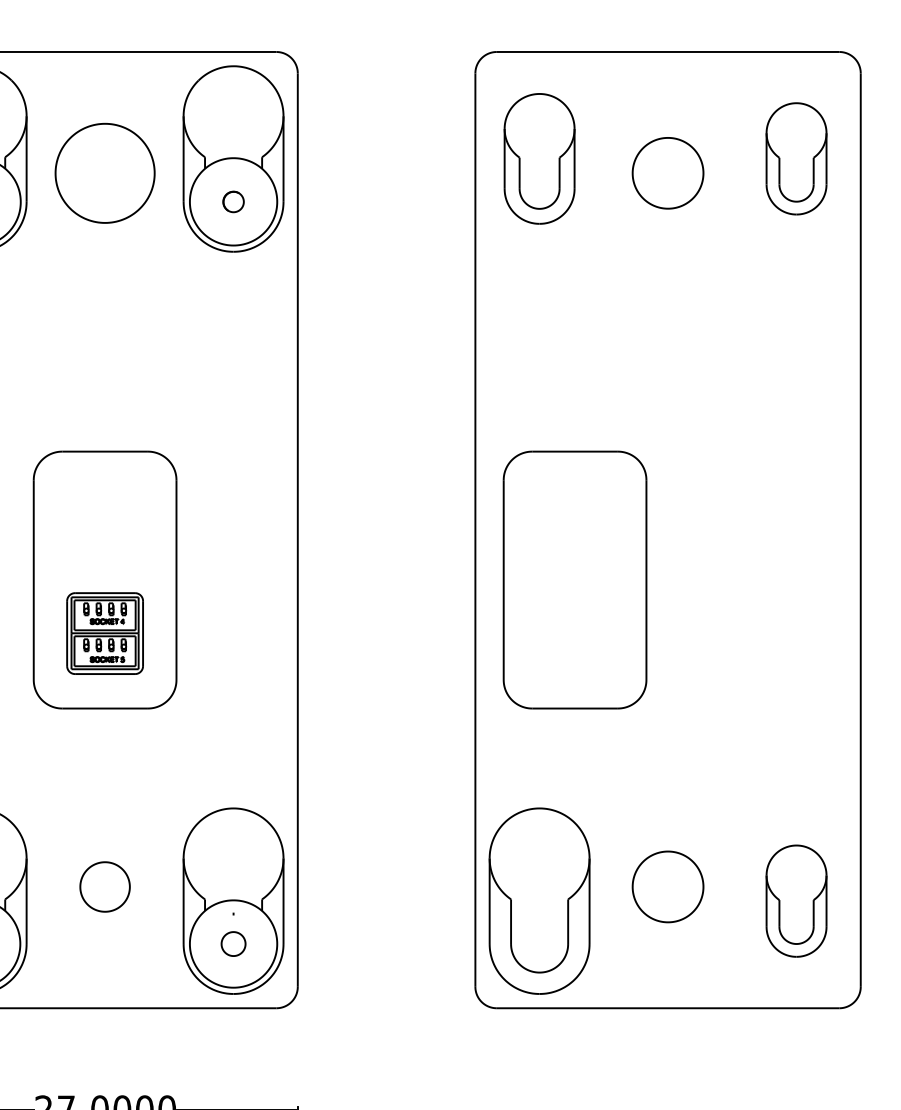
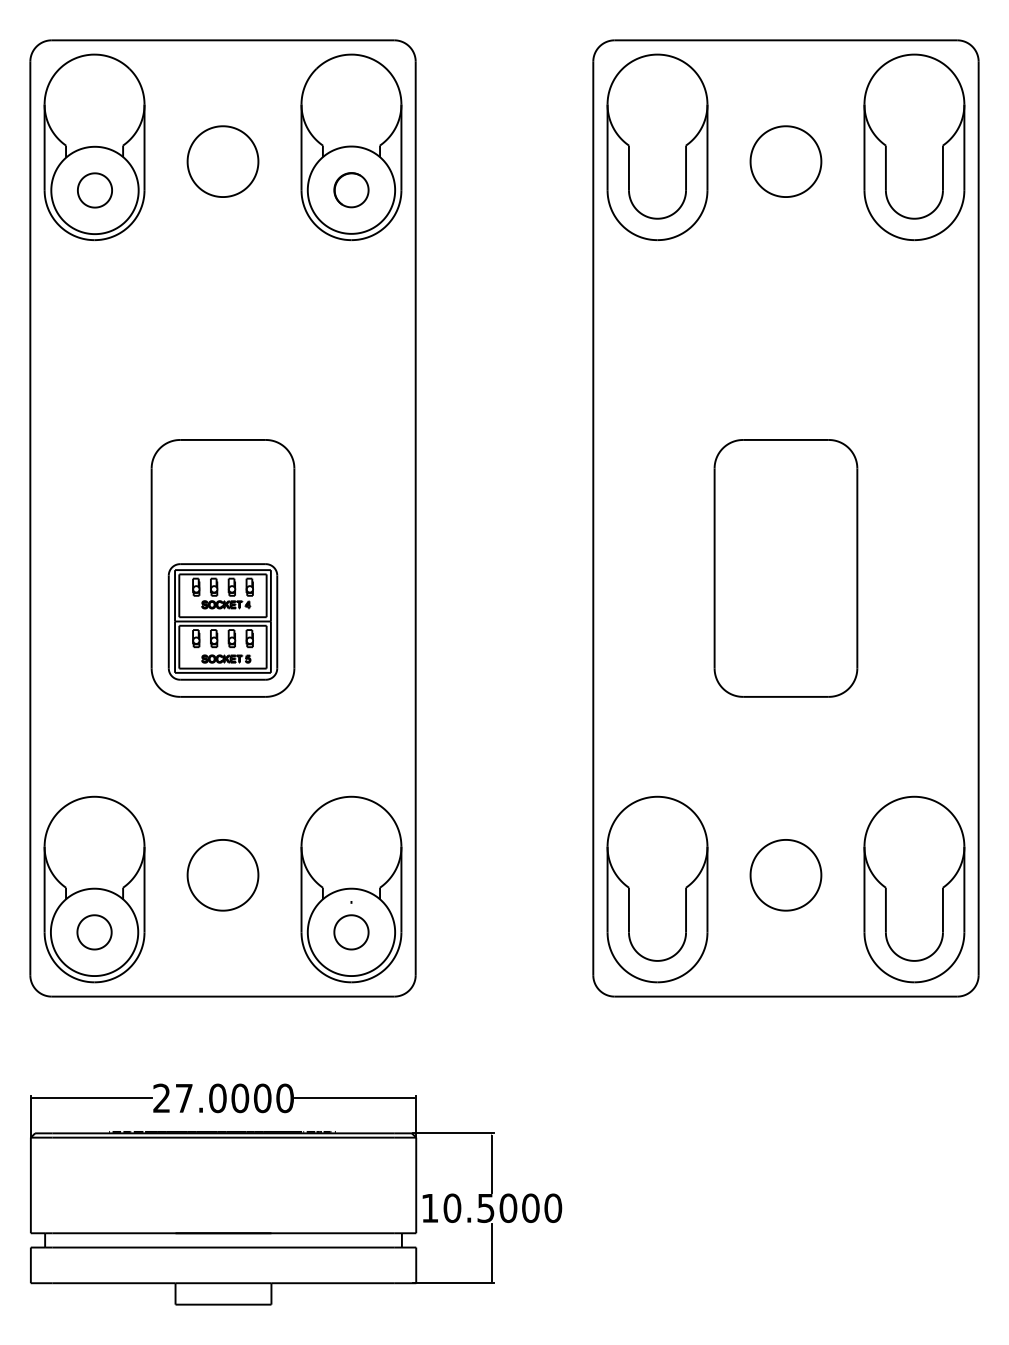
part: (539, 158) -> (657, 146), size x1.43
part: (796, 158) -> (914, 146), size x1.67
part: (104, 173) -> (222, 161), size x0.71
part: (233, 202) -> (351, 190), size x1.67
part: (574, 580) -> (785, 568), moved
part: (104, 633) -> (222, 621), size x1.43
part: (104, 887) -> (222, 875), size x1.43
part: (796, 901) -> (914, 889), size x1.67
part: (233, 944) -> (351, 932), size x1.43

